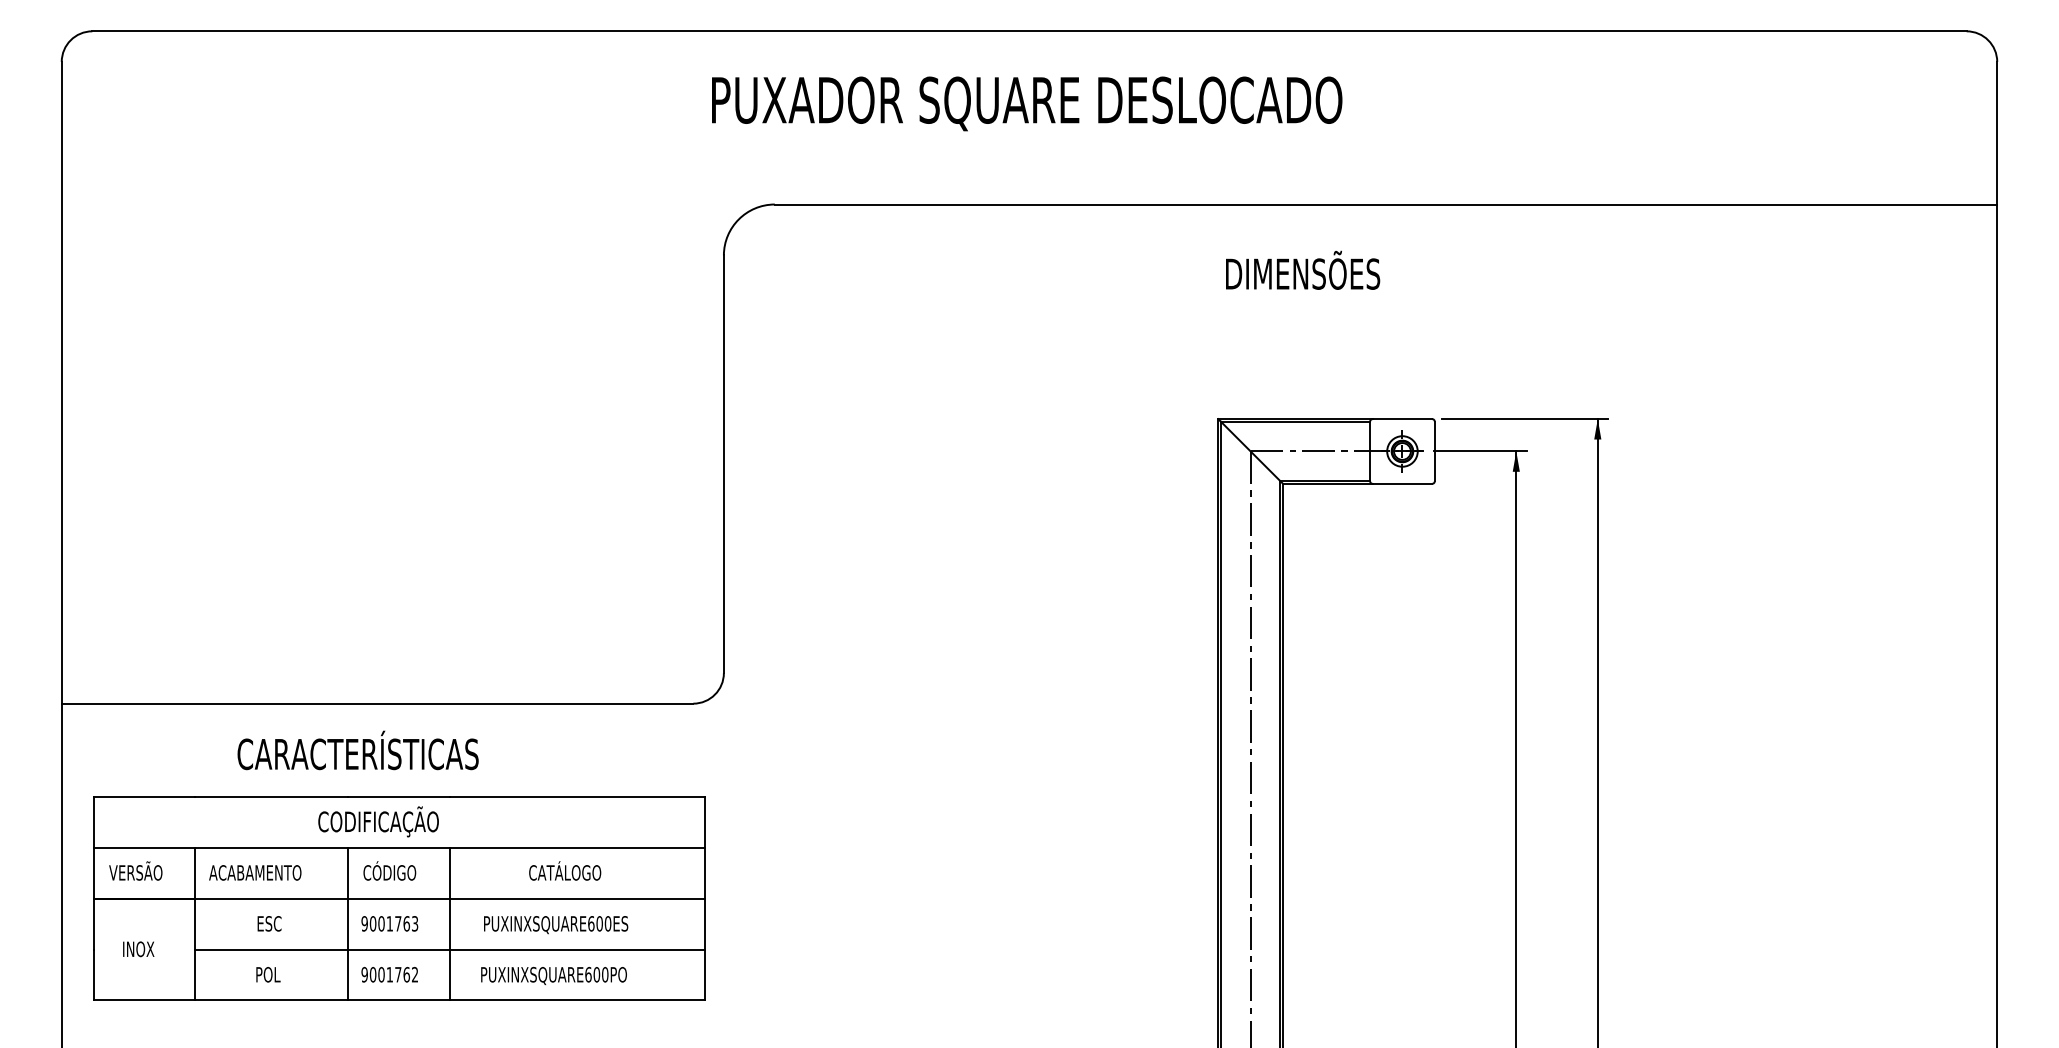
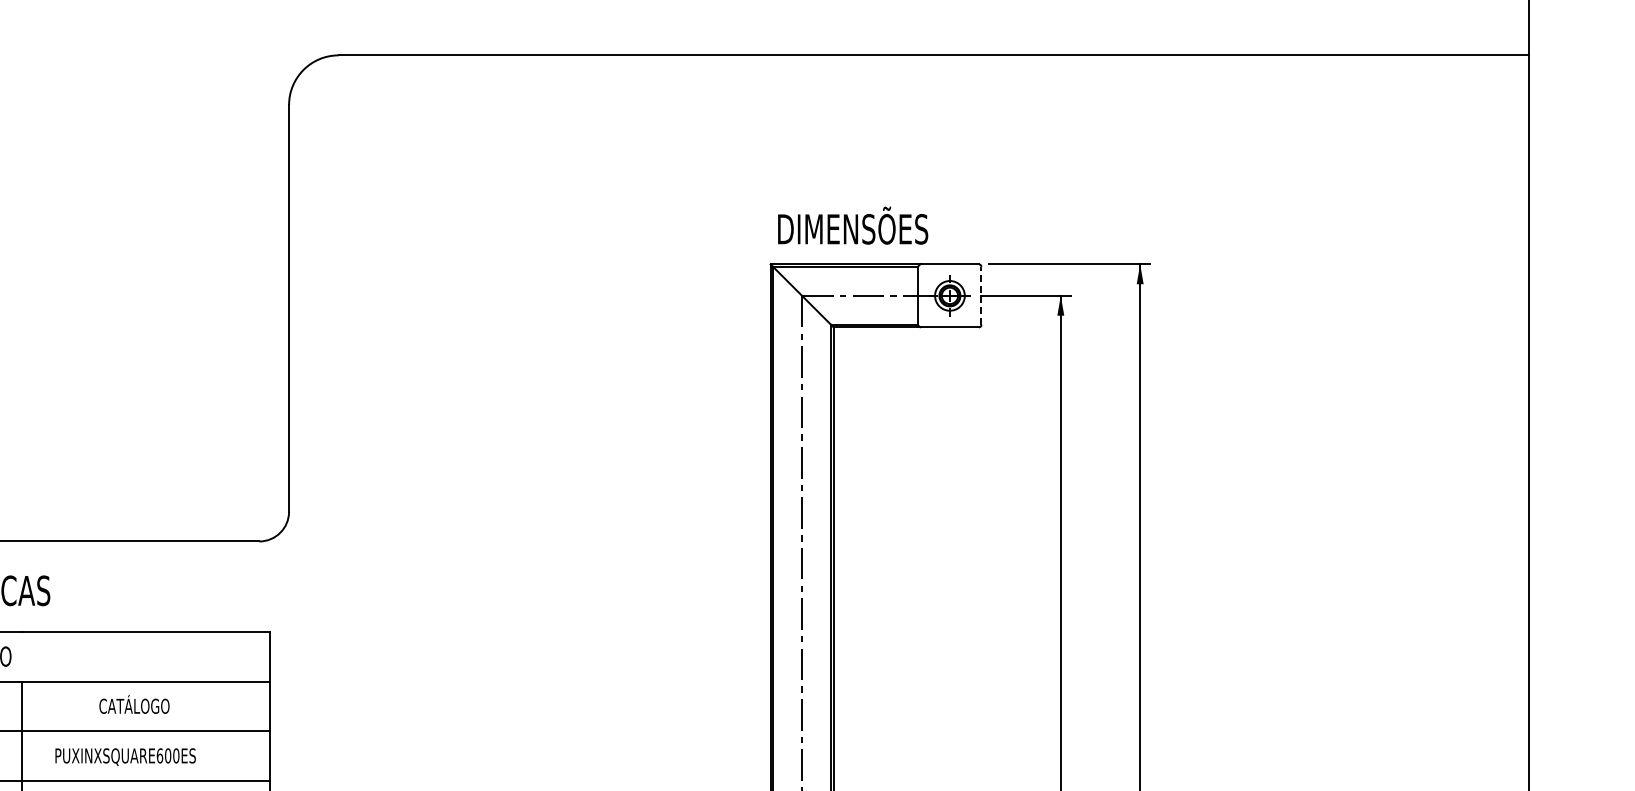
text: (1303, 269) -> (853, 224), moved
line: (1434, 451) -> (981, 295), solid -> dashed

